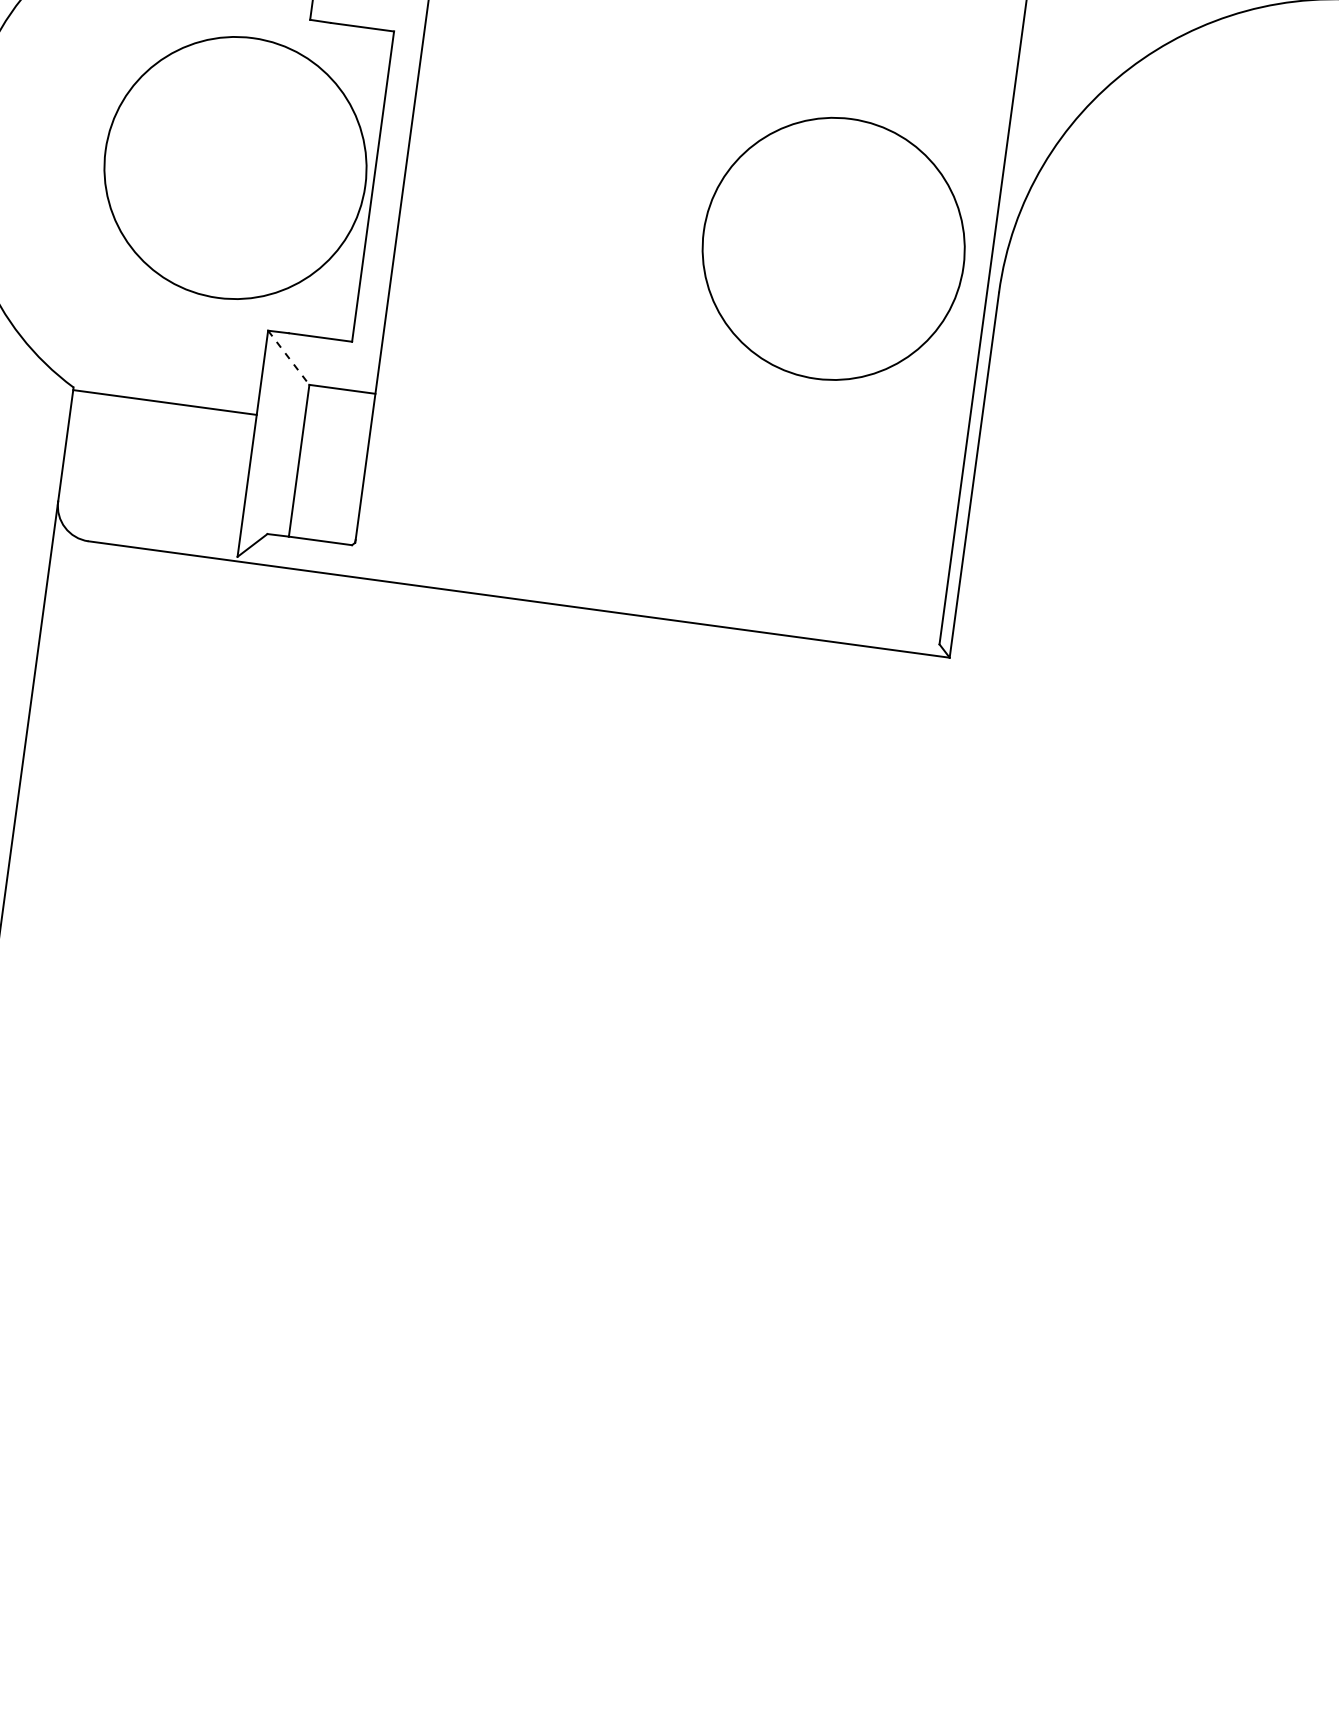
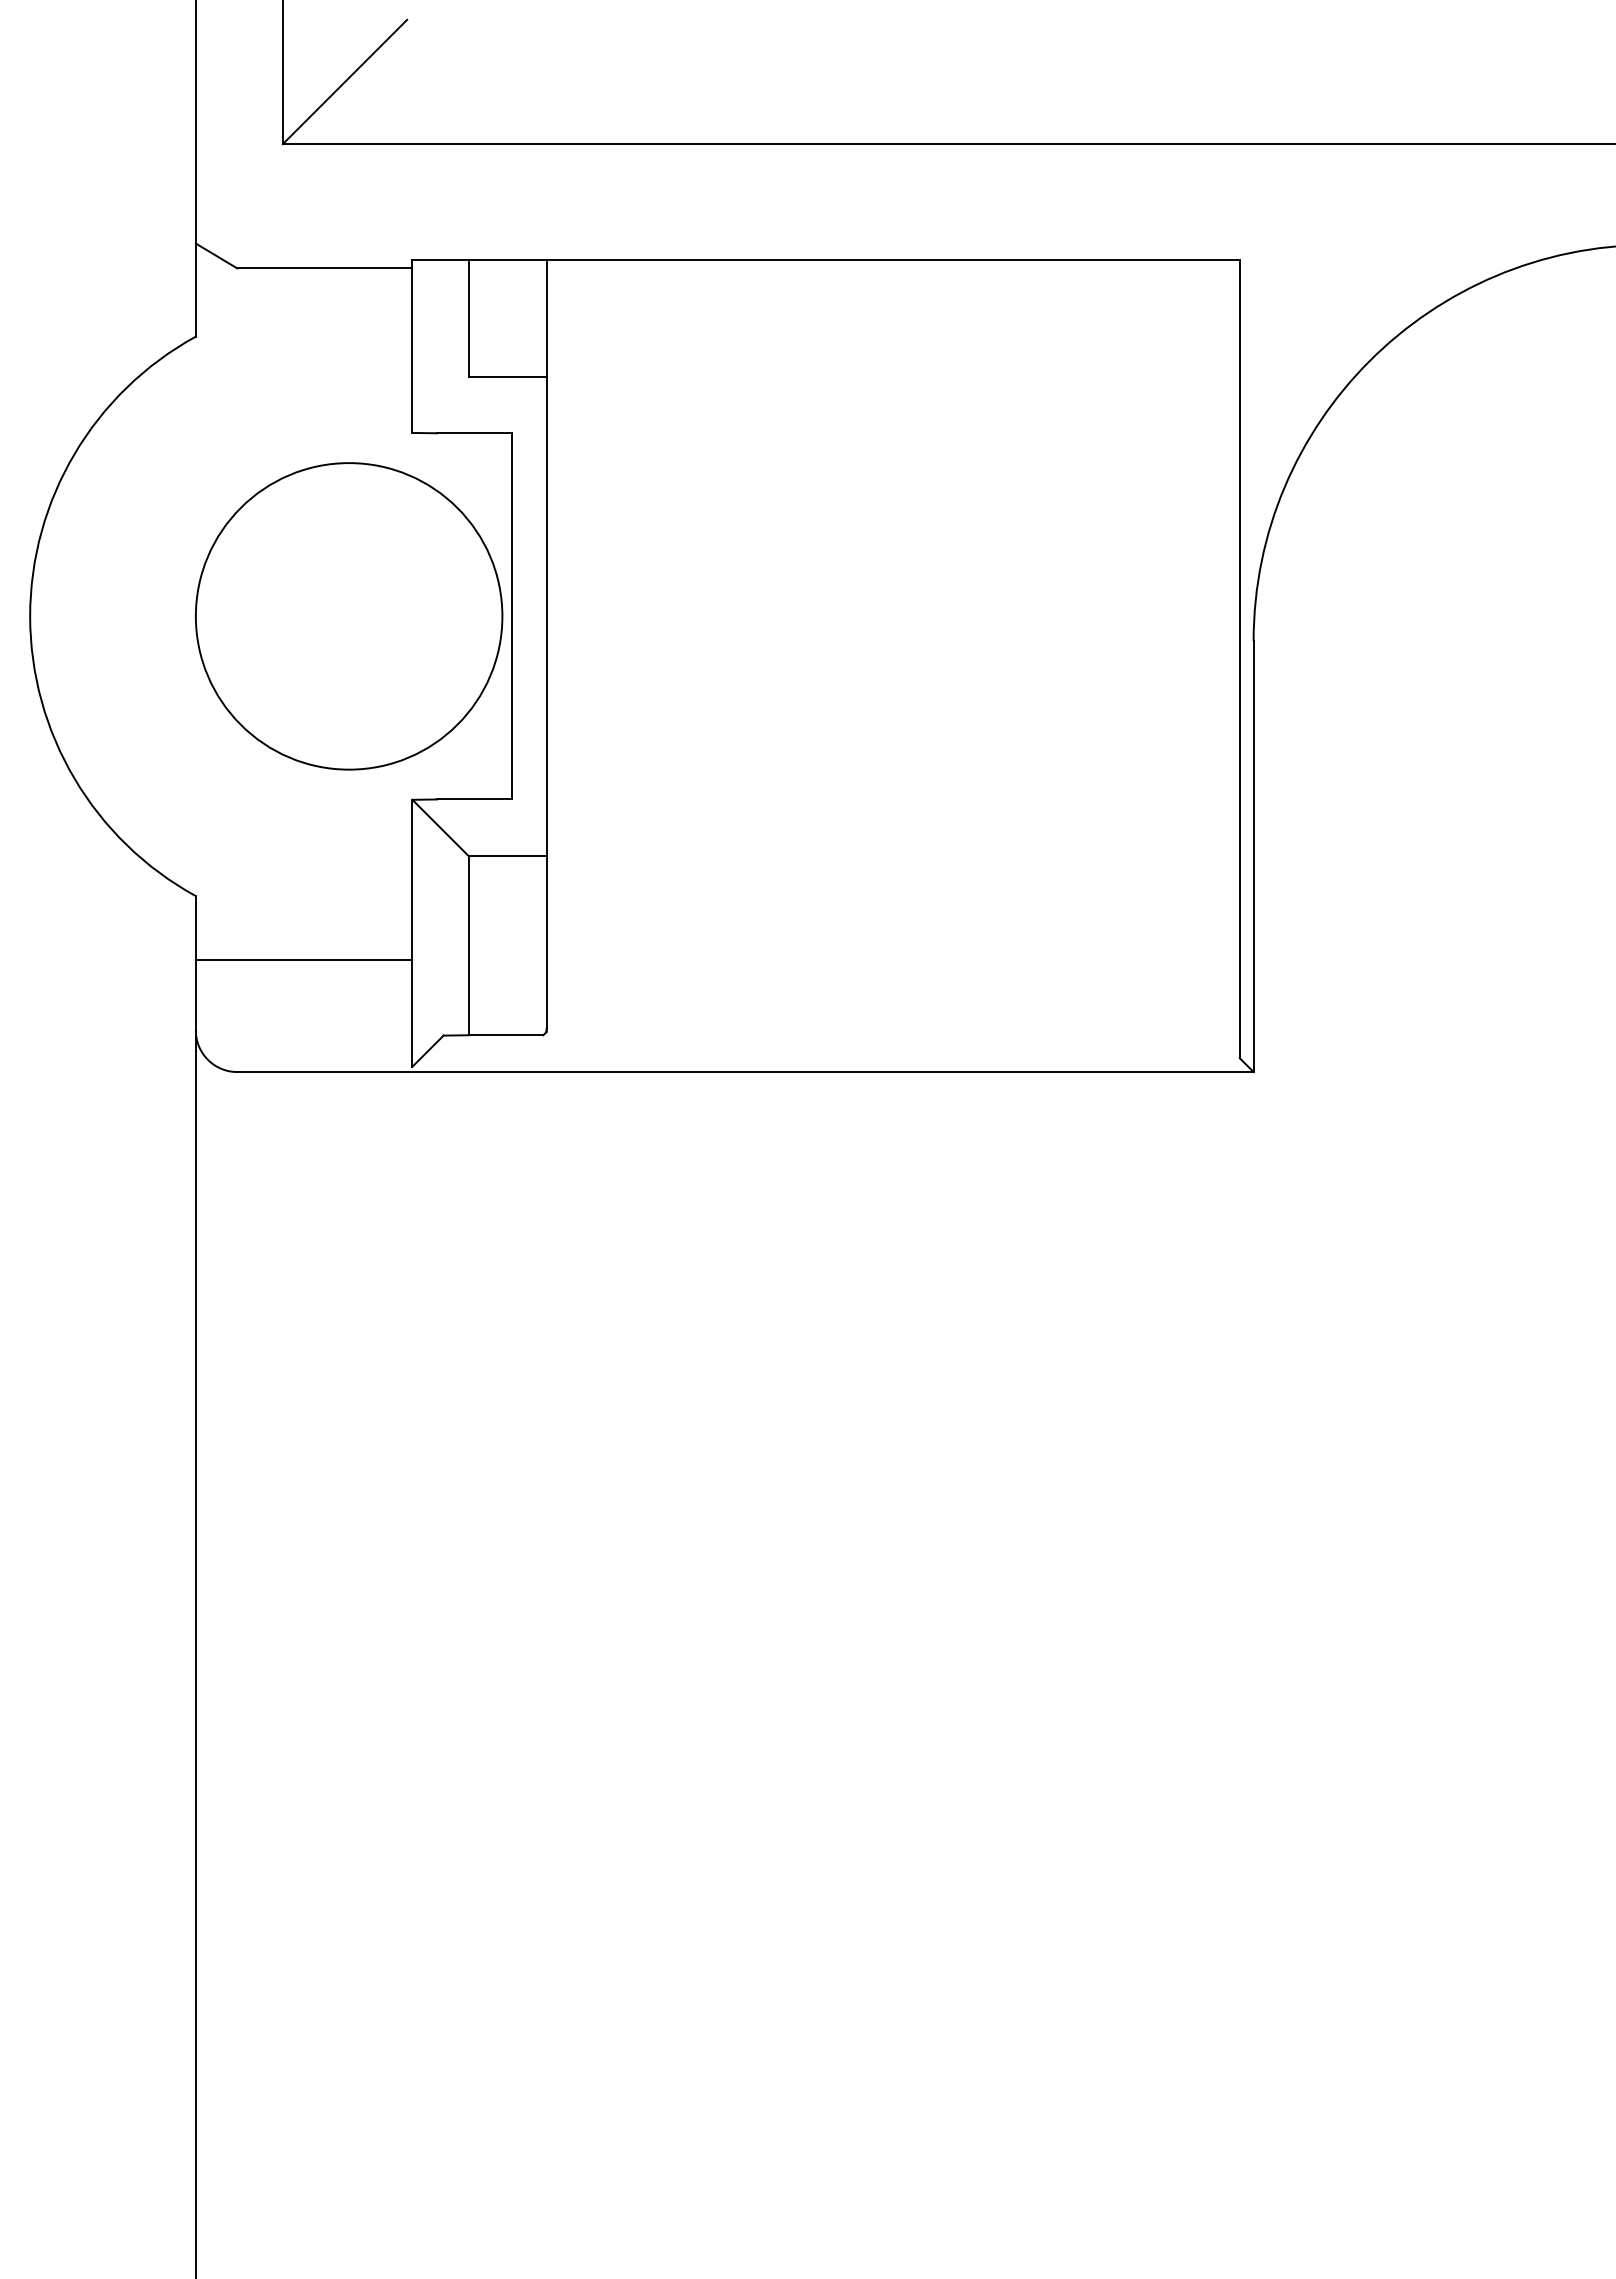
circle: (834, 249) -> (1055, 616), removed
line: (288, 357) -> (440, 827), dashed -> solid
line: (164, 402) -> (303, 960), moved

